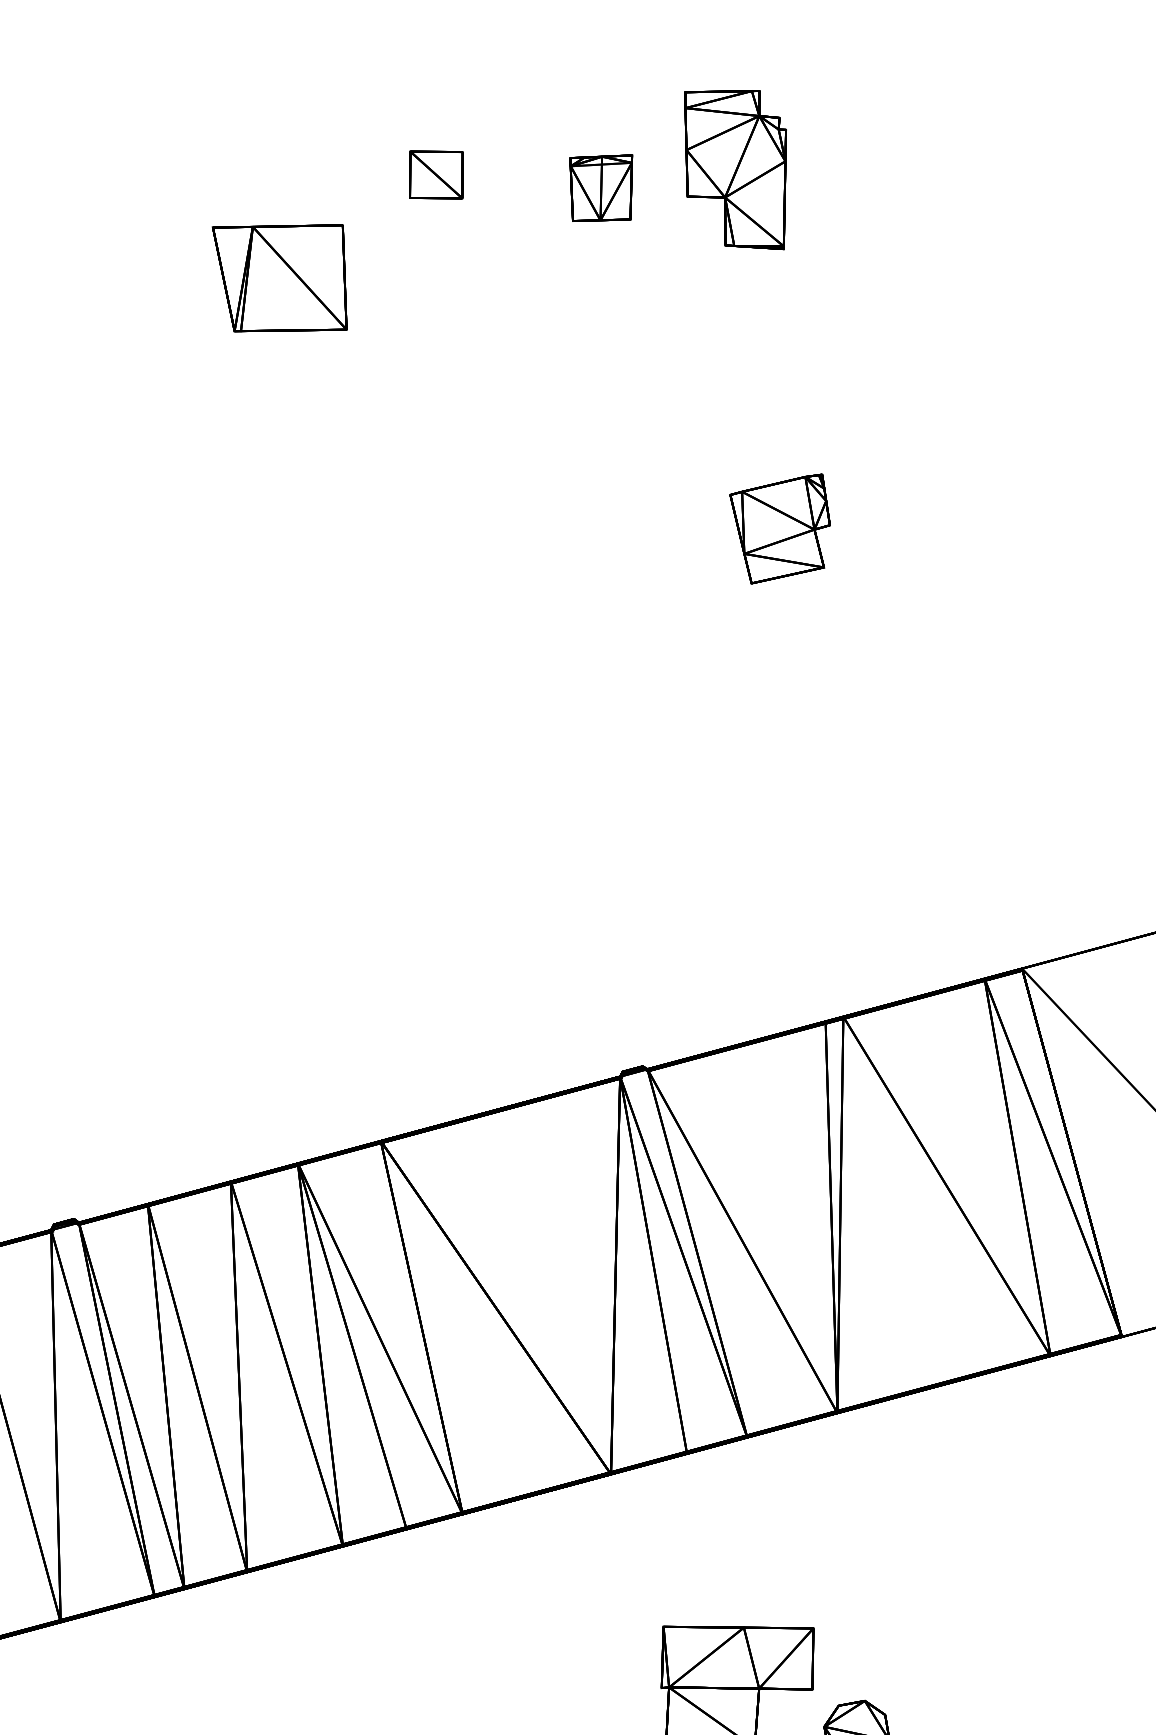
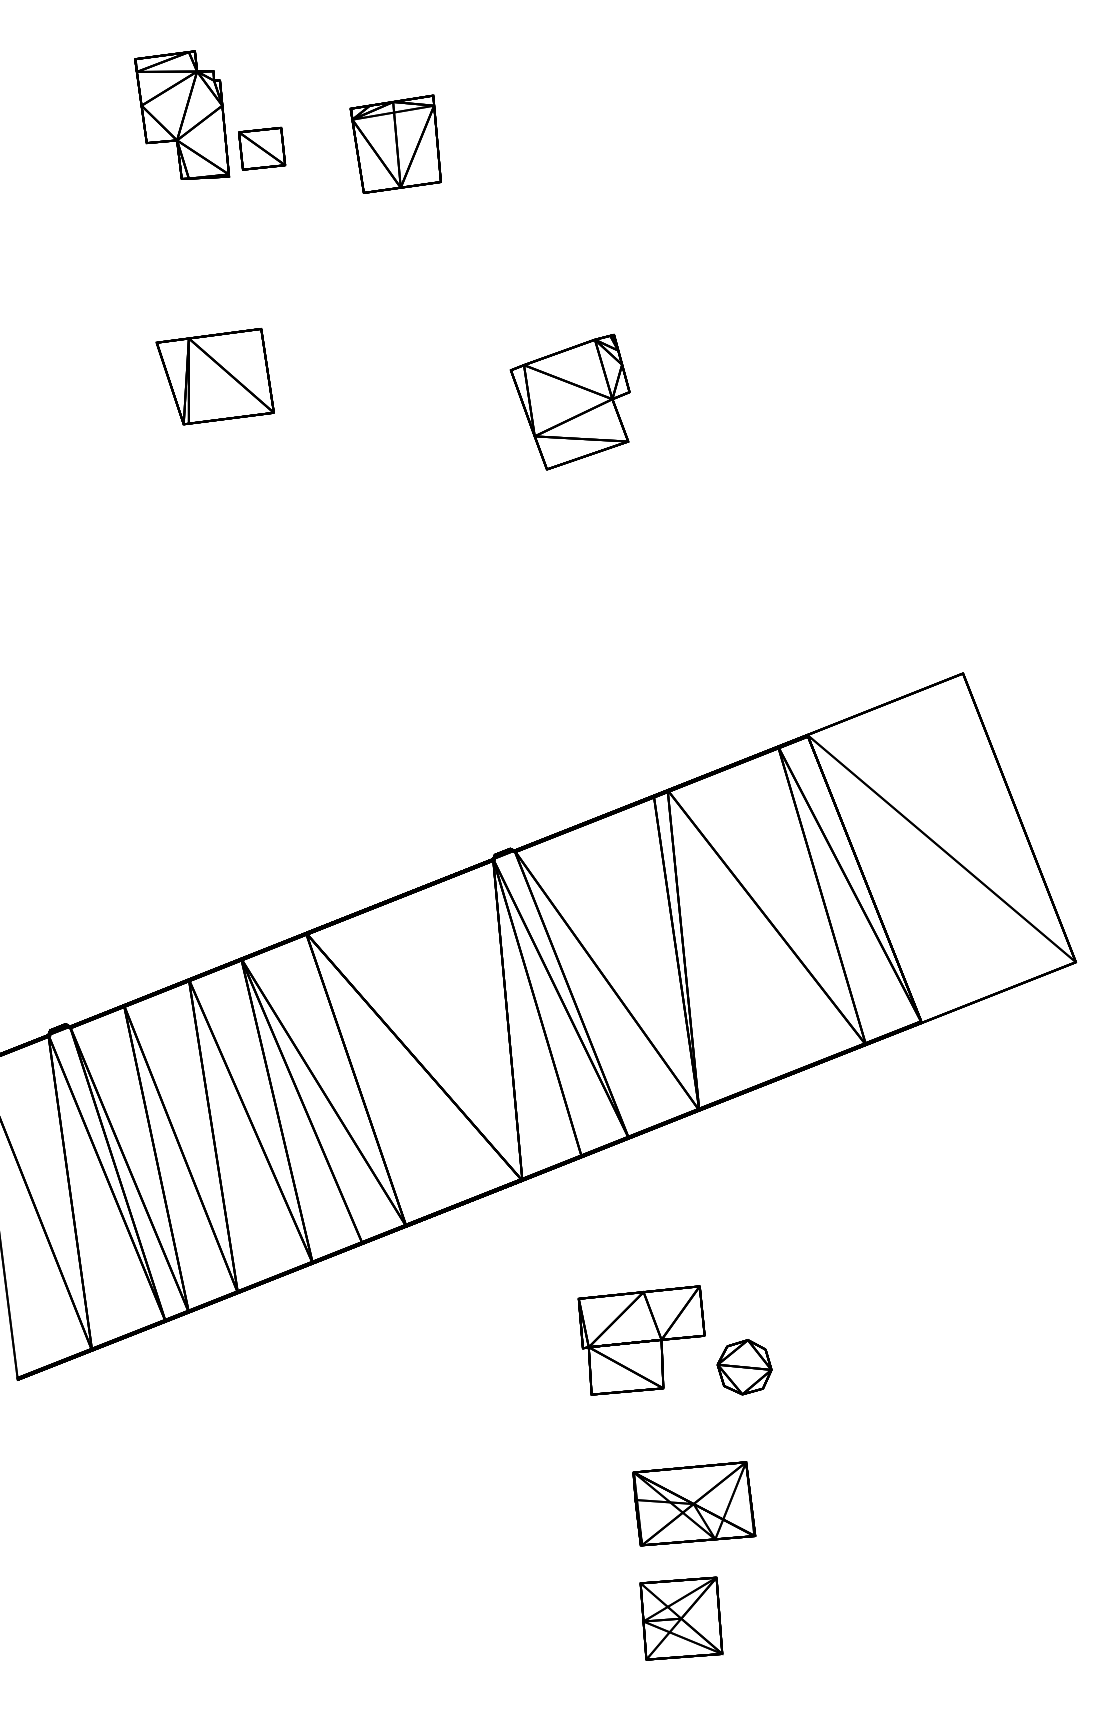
part: (735, 166) -> (182, 114), moved
part: (600, 187) -> (395, 143), size x1.67
part: (278, 276) -> (214, 376), moved
part: (777, 527) -> (569, 401), size x1.43

